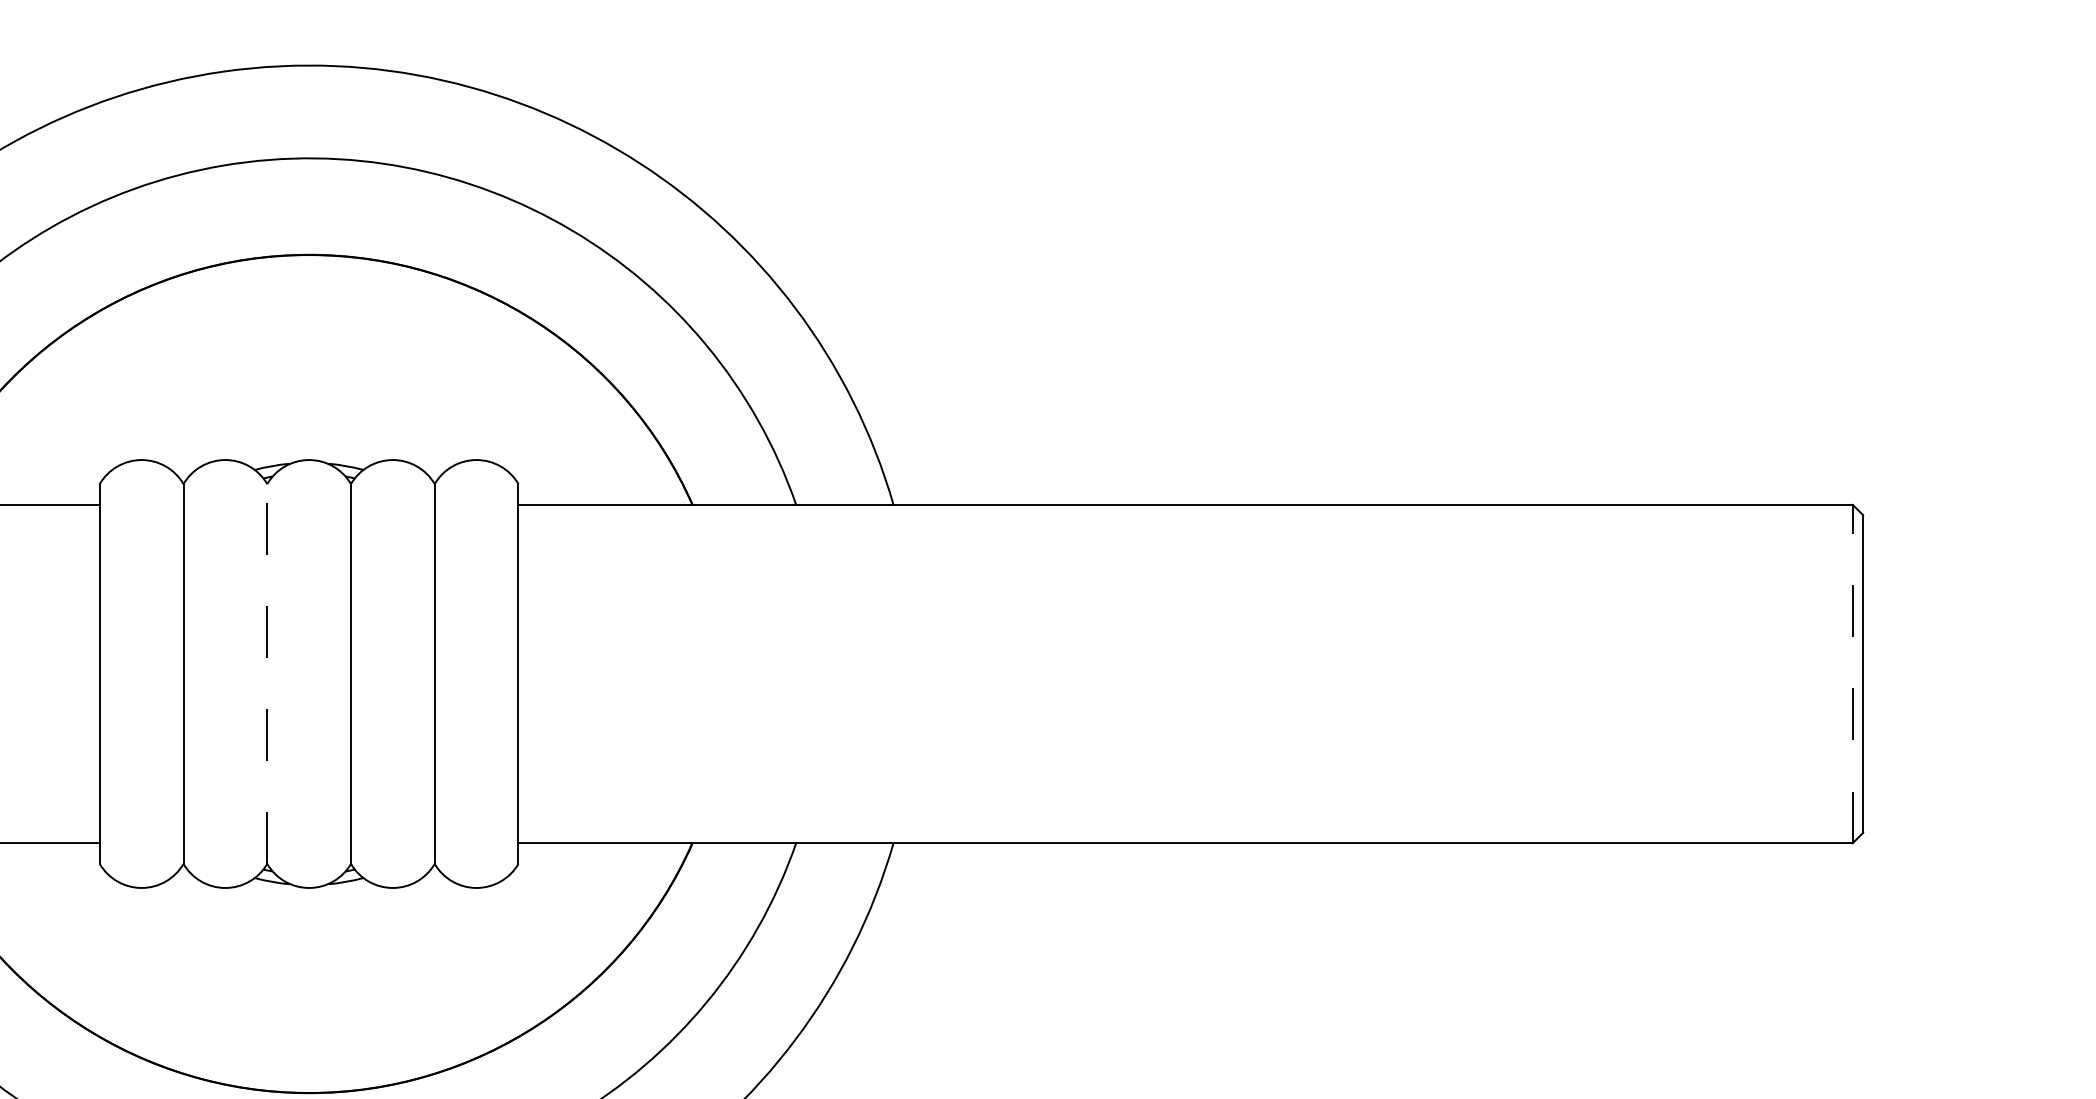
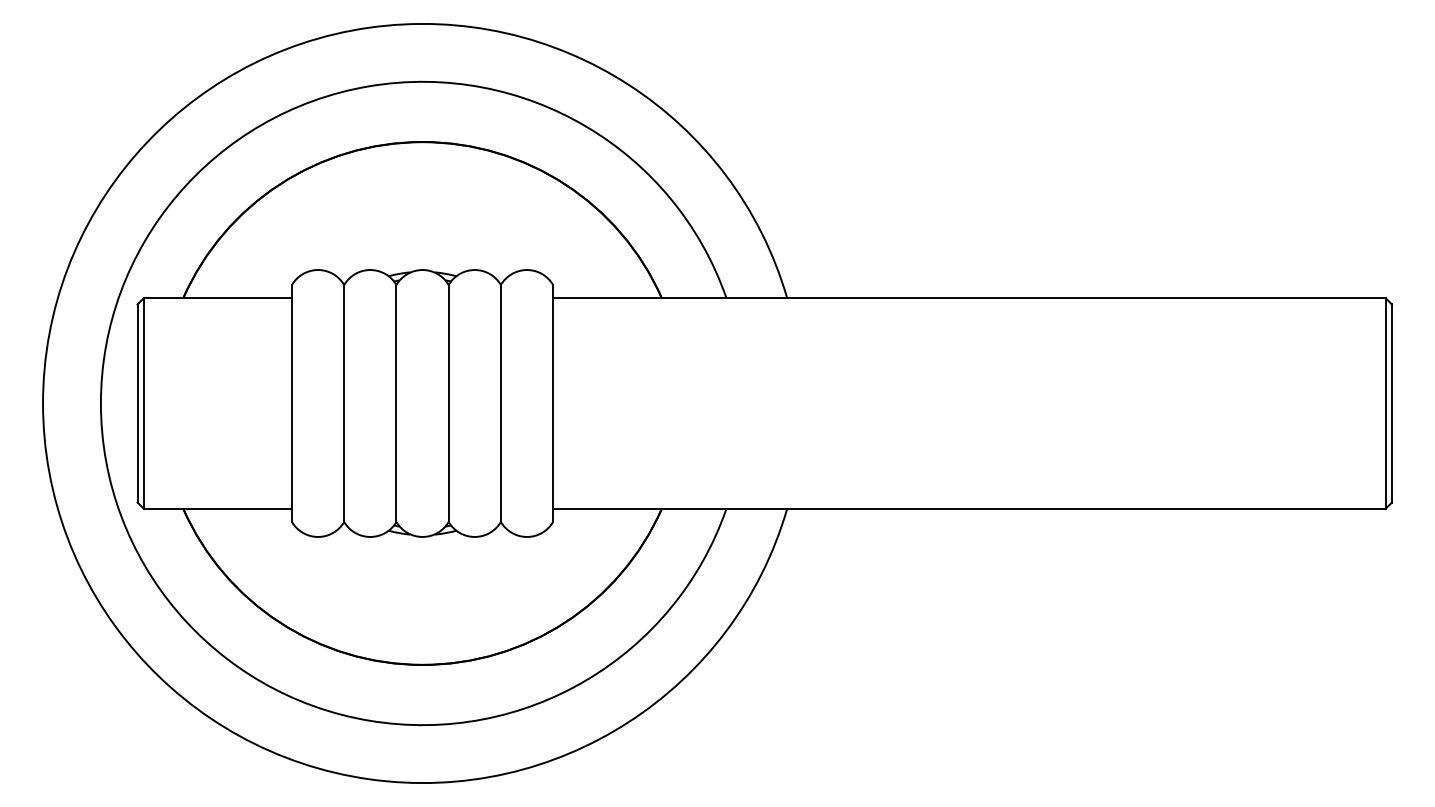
line: (267, 672) -> (396, 402), dashed -> solid
line: (1852, 672) -> (1385, 402), dashed -> solid

